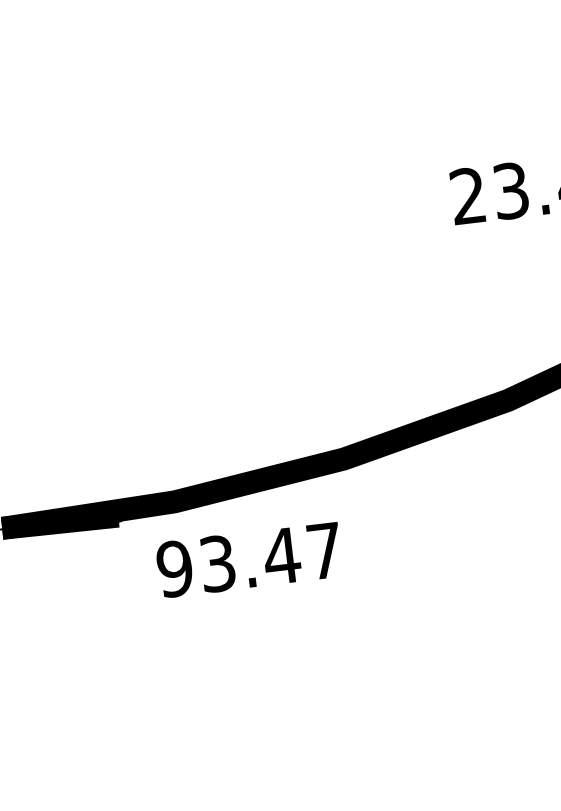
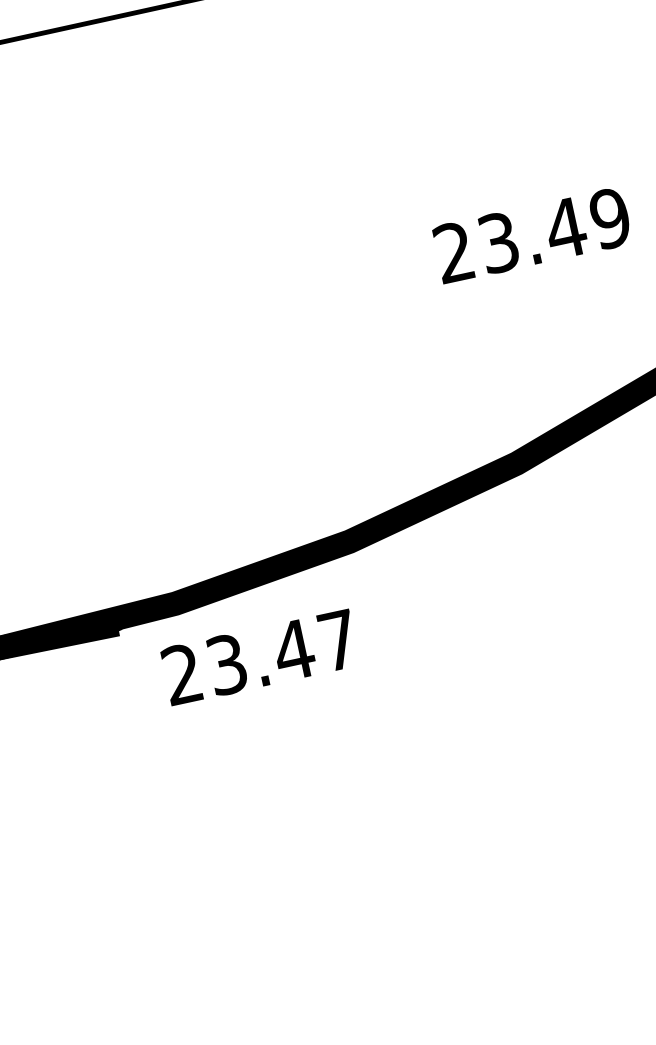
text: (173, 569) -> (181, 675), 93.47 -> 23.47

